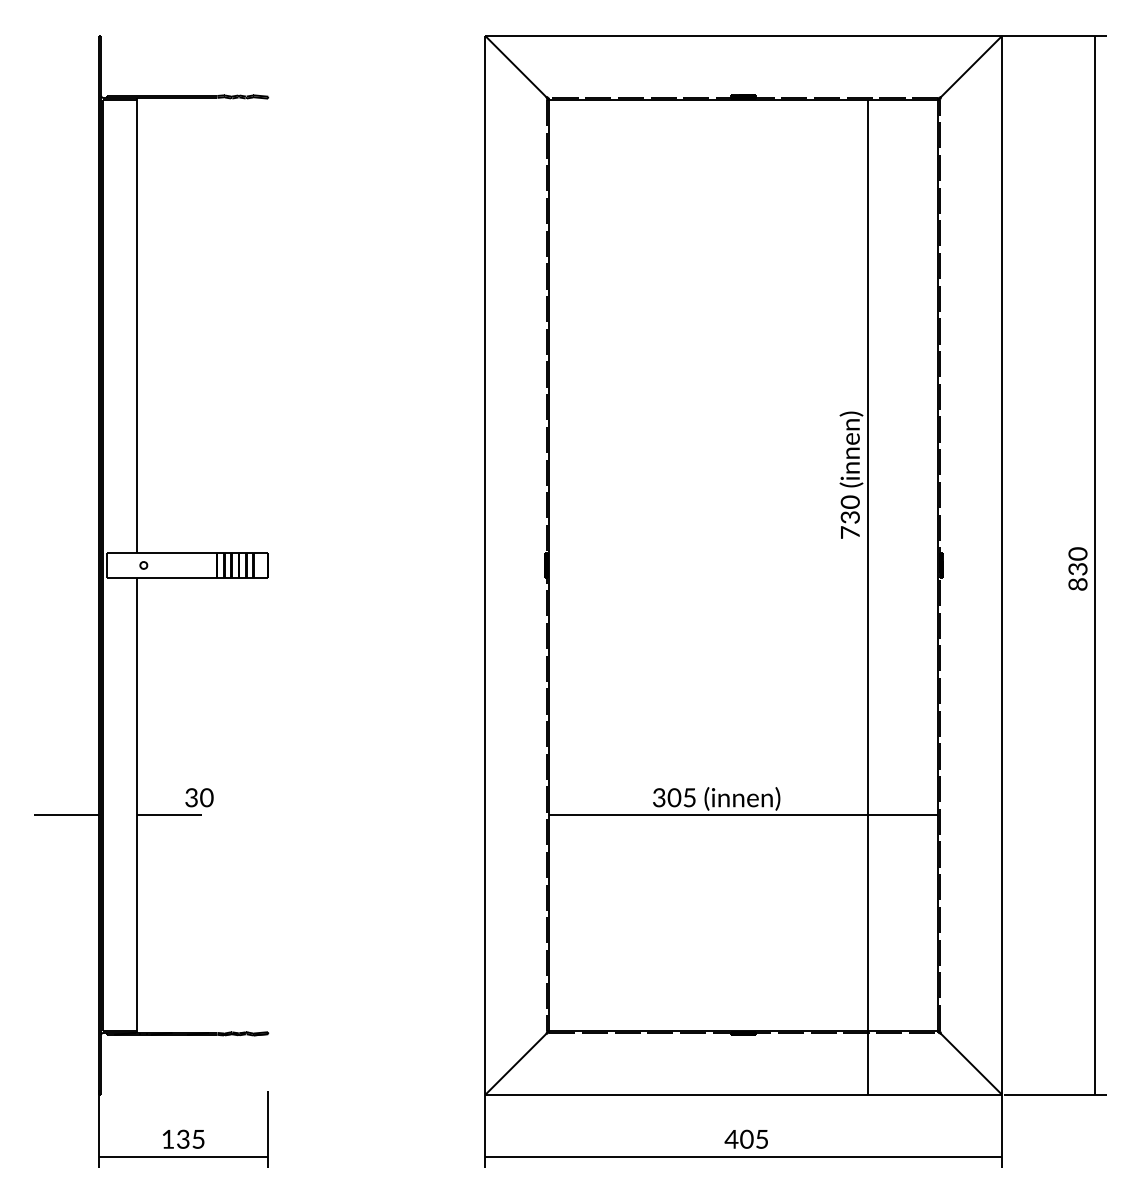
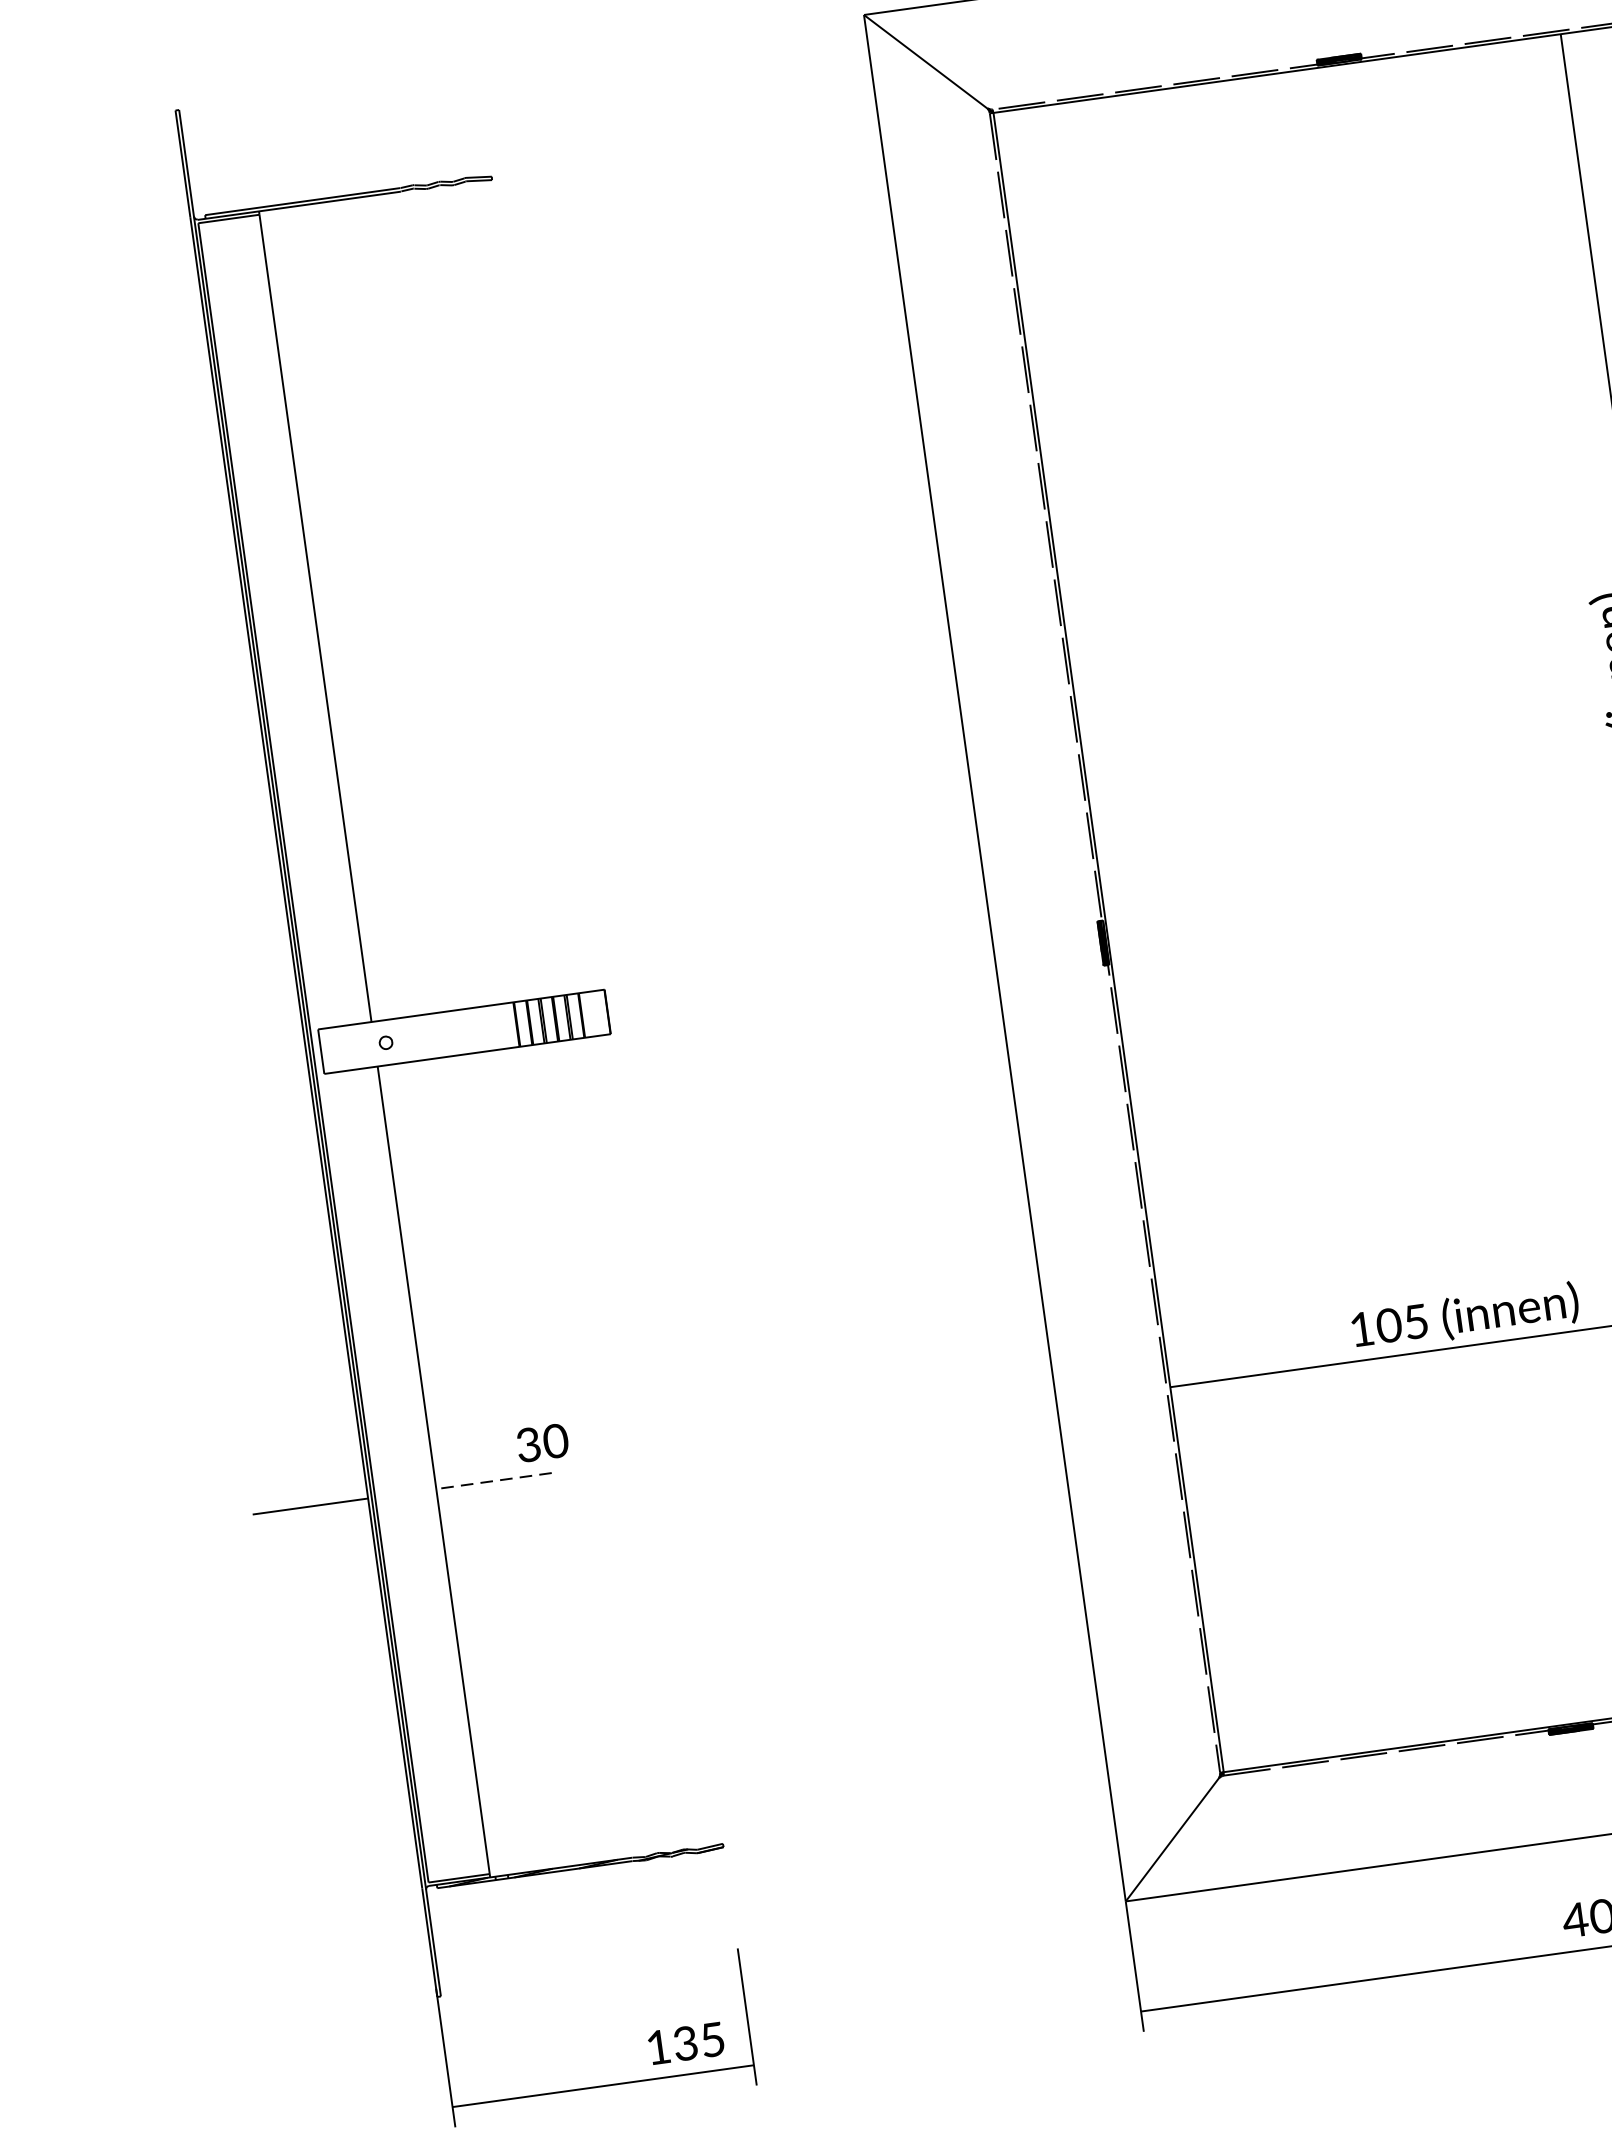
text: (659, 797) -> (1362, 1328), 305 -> 105
line: (169, 815) -> (493, 1482), solid -> dashed
text: (183, 1138) -> (685, 2042), moved

